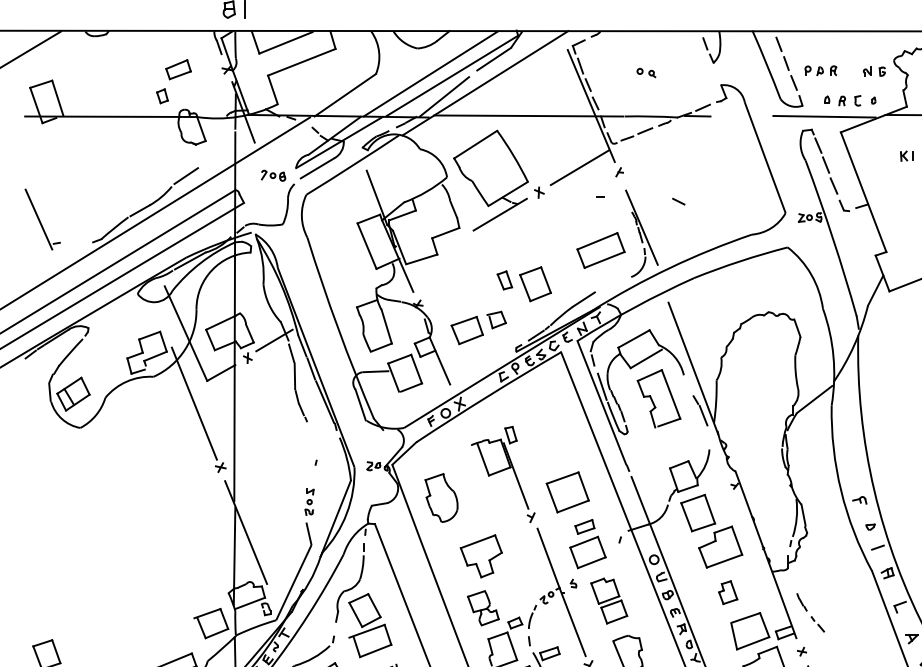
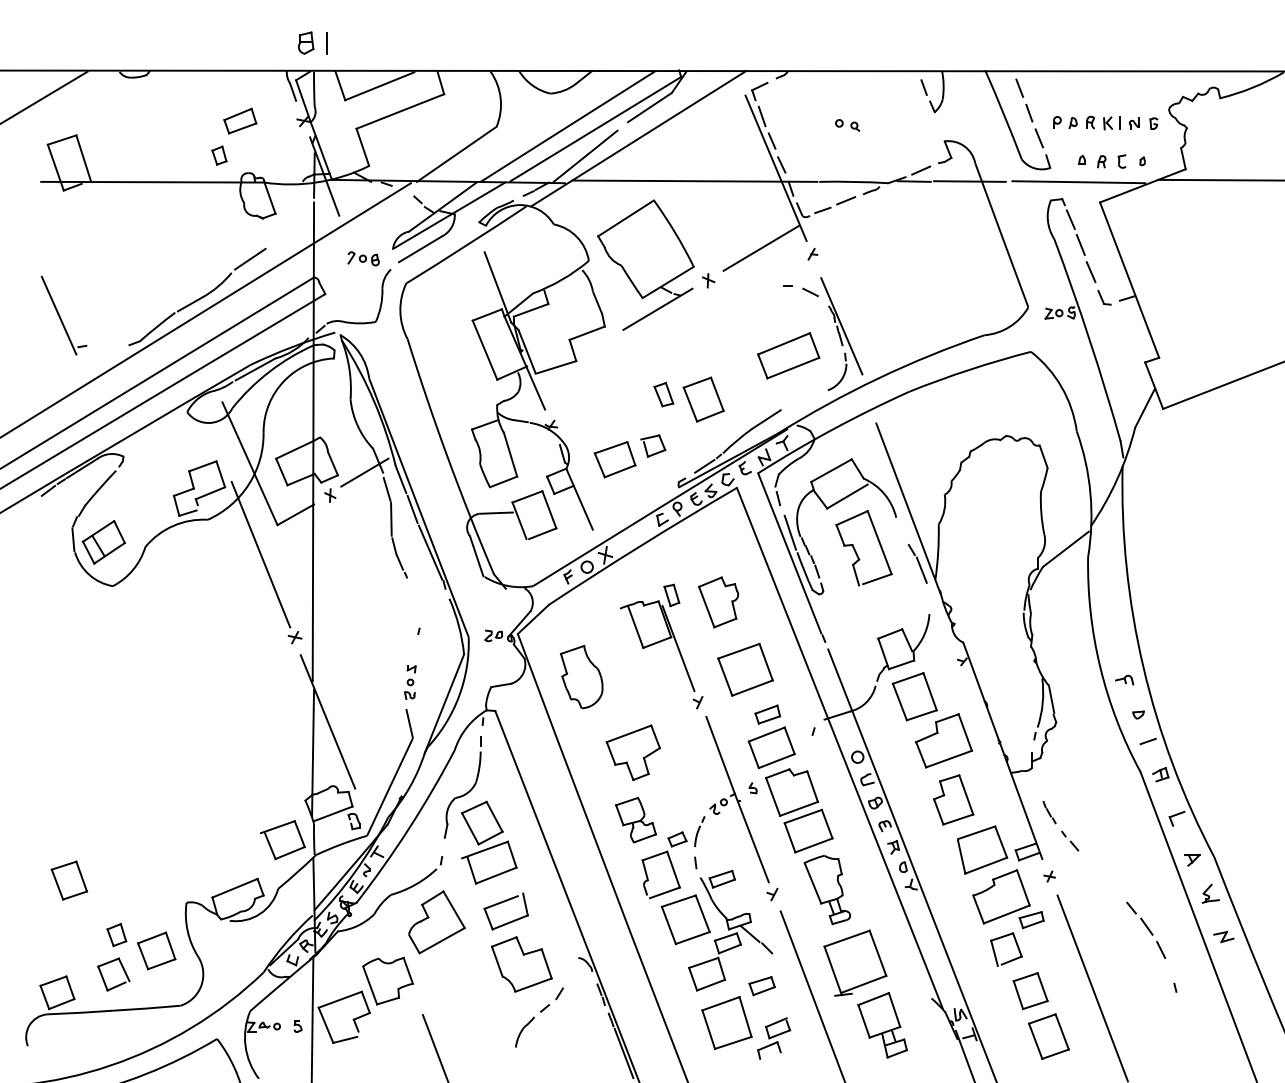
line: (740, 116) -> (969, 181), added
part: (906, 156) -> (1111, 123), moved
line: (678, 201) -> (810, 292), moved
part: (546, 440) -> (718, 602), added
part: (727, 592) -> (953, 799), size x1.67
part: (609, 600) -> (799, 810), size x1.43

